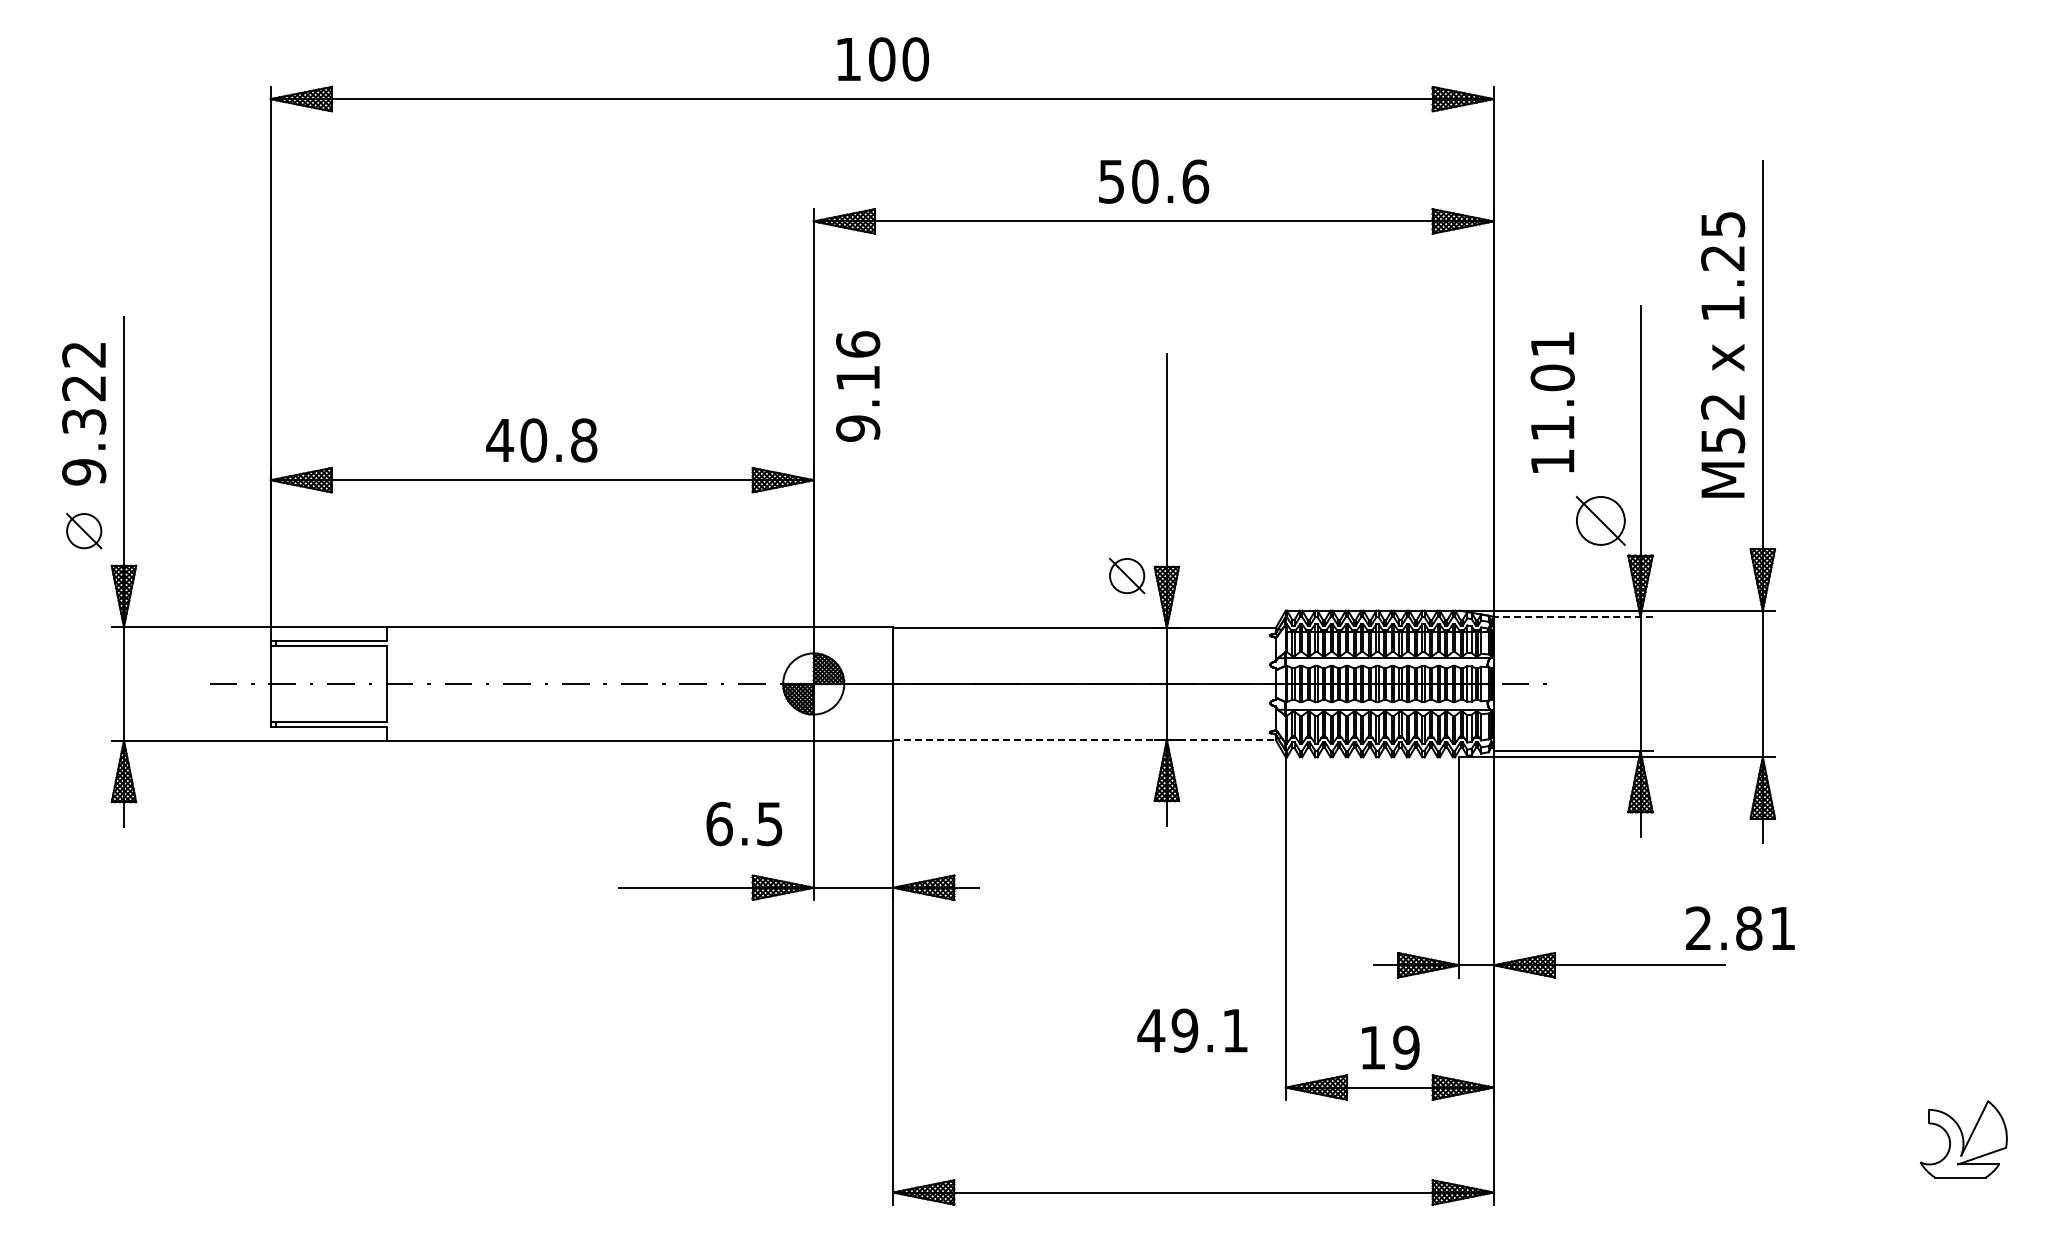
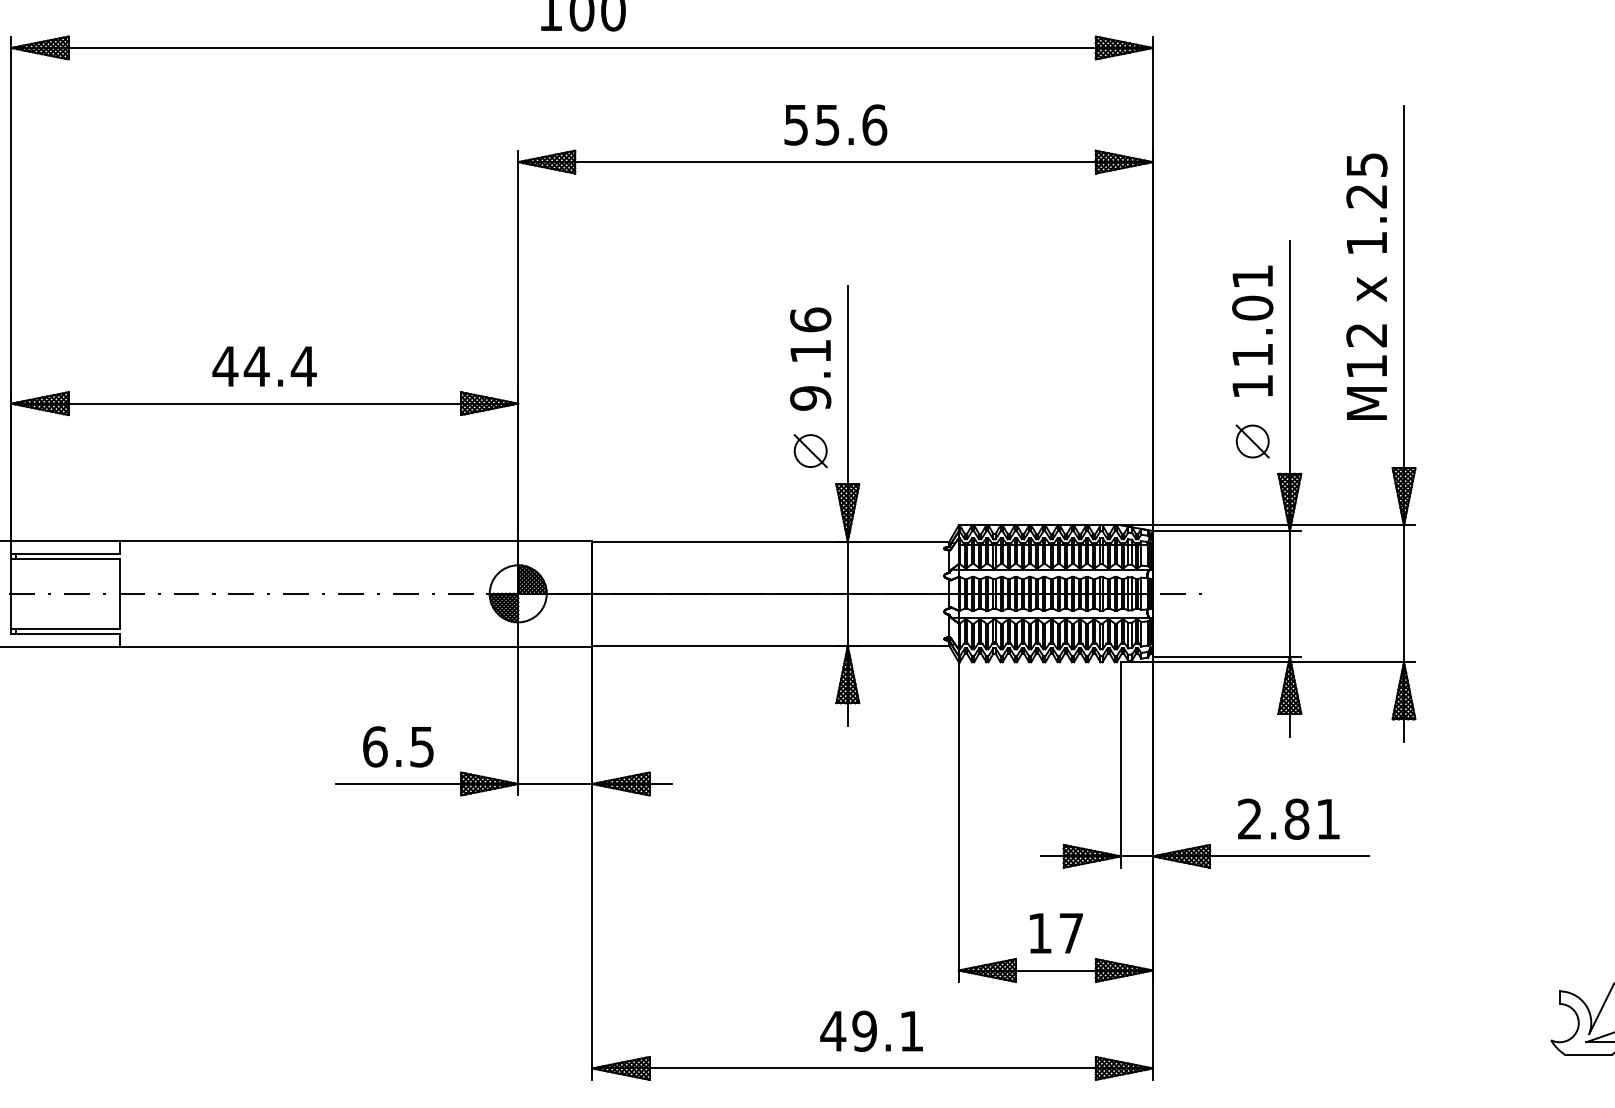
text: (1145, 181) -> (827, 124), 50.6 -> 55.6
text: (858, 386) -> (811, 359), moved
text: (1552, 402) -> (1252, 331), moved
text: (558, 440) -> (280, 366), 40.8 -> 44.4
text: (1723, 440) -> (1367, 366), M52 -> M12
part: (1600, 520) -> (1252, 441), size x0.71
part: (1127, 576) -> (811, 451), moved
line: (1572, 616) -> (1226, 530), dashed -> solid
line: (1085, 740) -> (771, 646), dashed -> solid
text: (744, 823) -> (398, 746), moved
text: (1740, 928) -> (1288, 819), moved
text: (1192, 1030) -> (871, 1031), moved
text: (1406, 1047) -> (1071, 933), 19 -> 17

